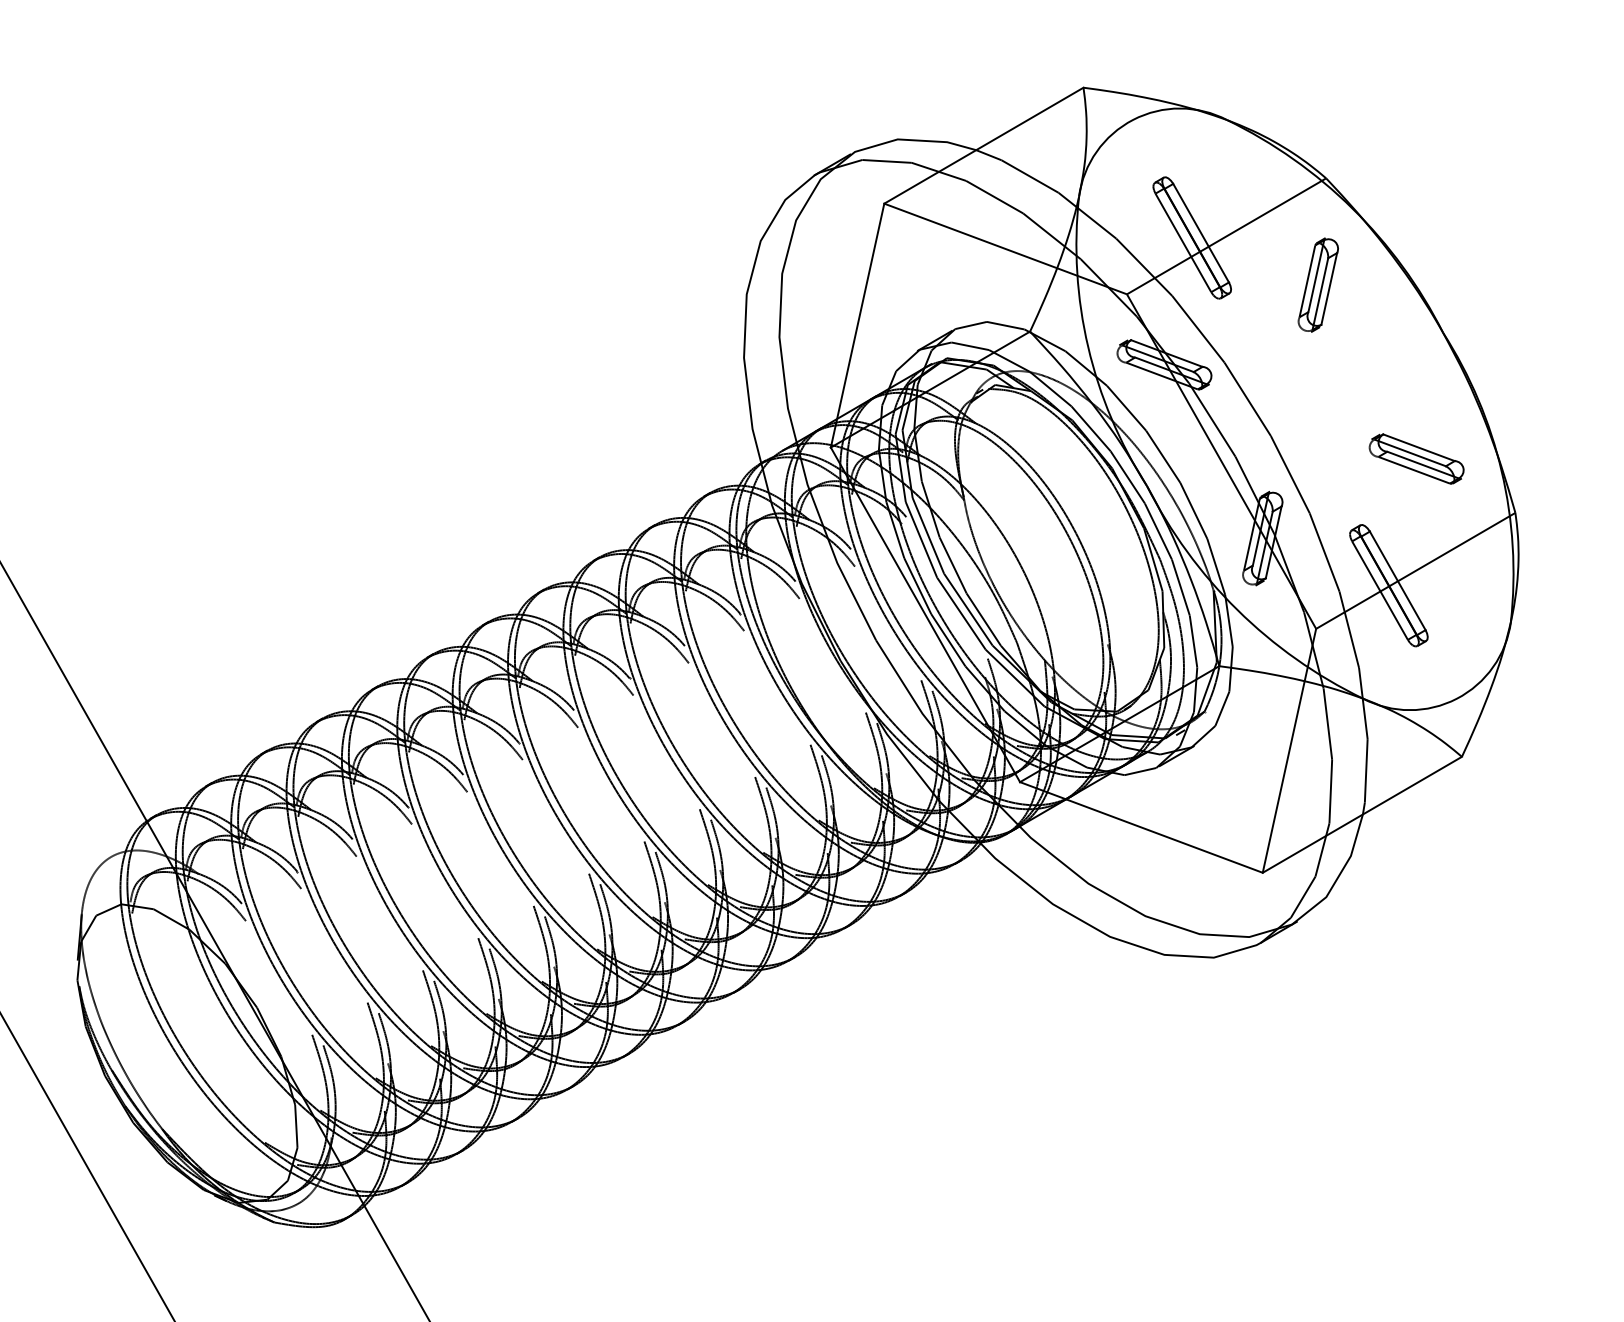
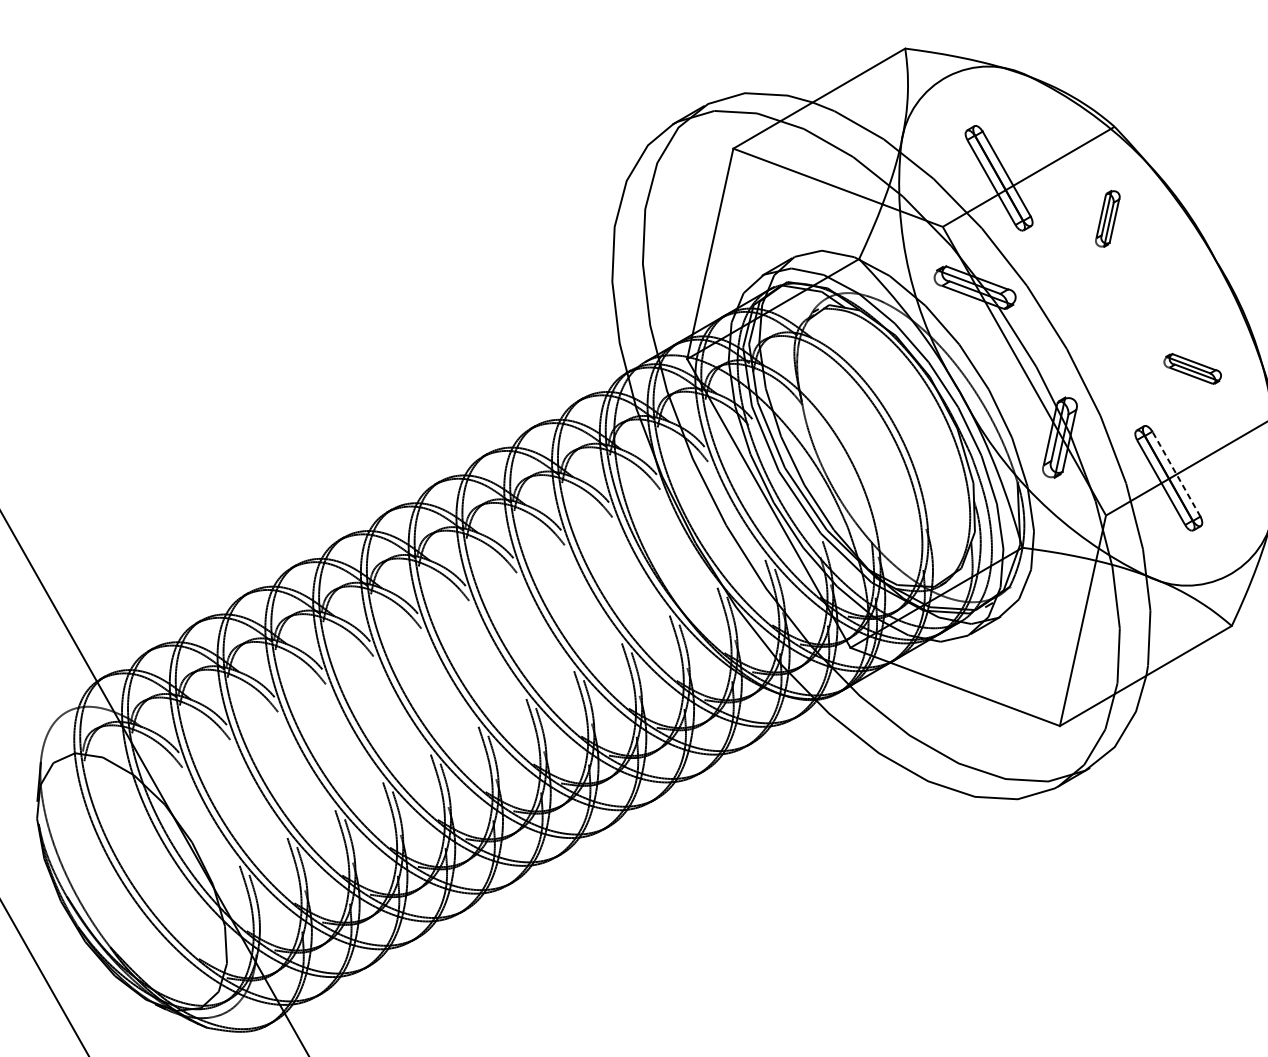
part: (1317, 284) -> (1107, 218), size x0.7
part: (1416, 458) -> (1192, 368), size x0.7
line: (1397, 580) -> (1176, 473), solid -> dashed

